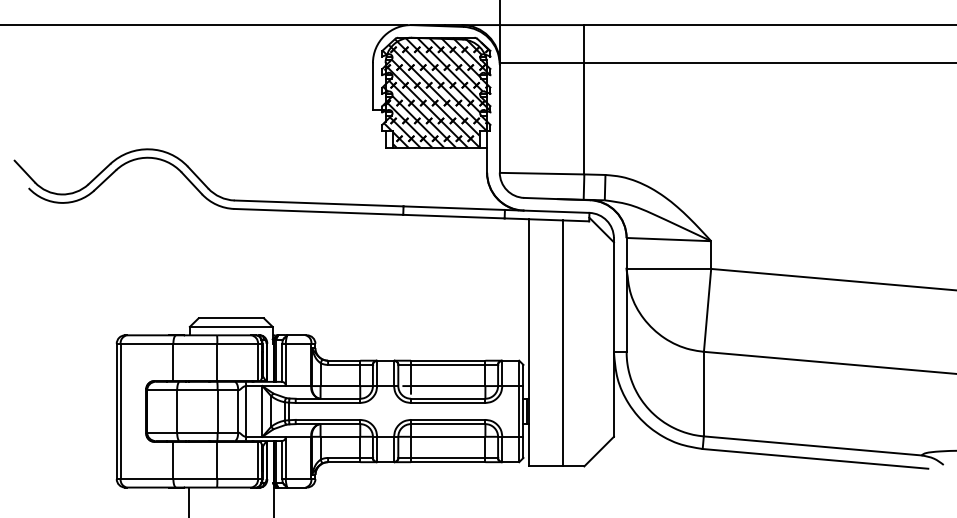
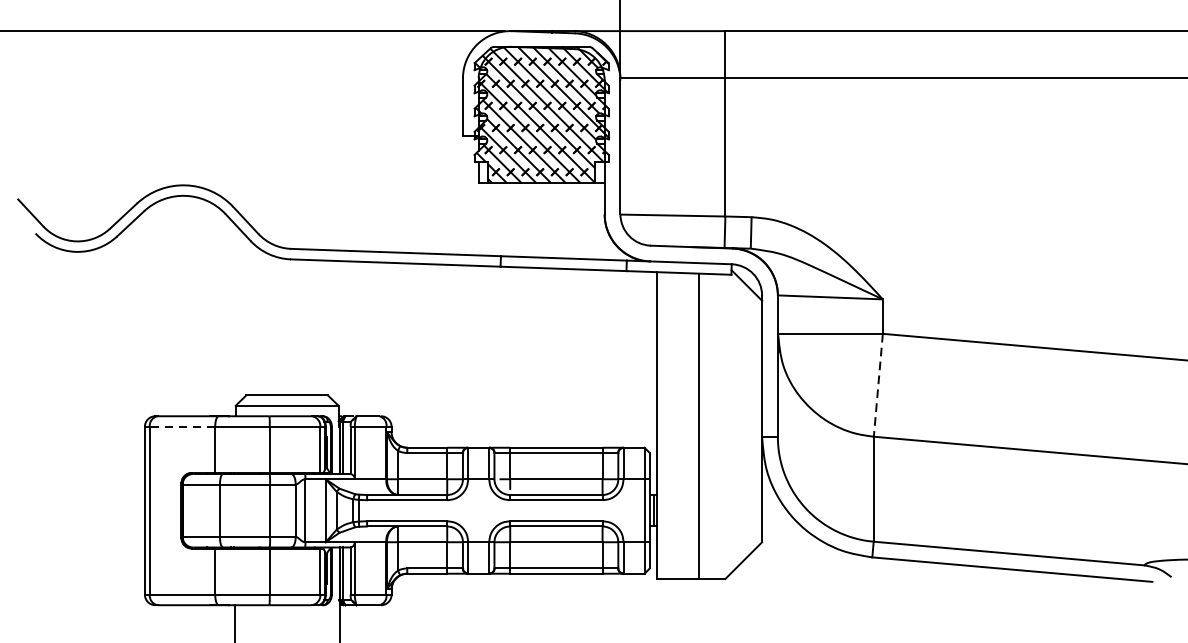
line: (707, 310) -> (878, 385), solid -> dashed
line: (146, 343) -> (181, 426), solid -> dashed

